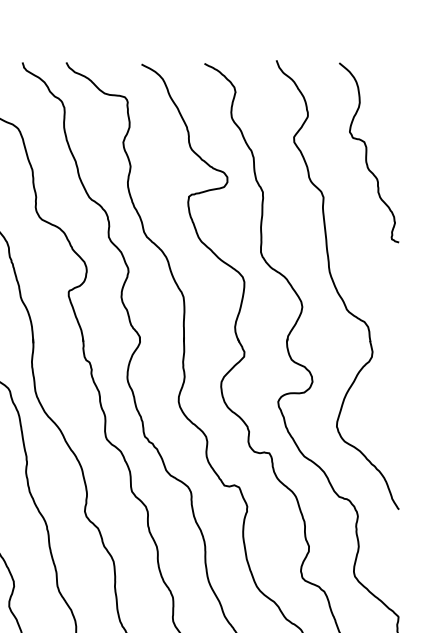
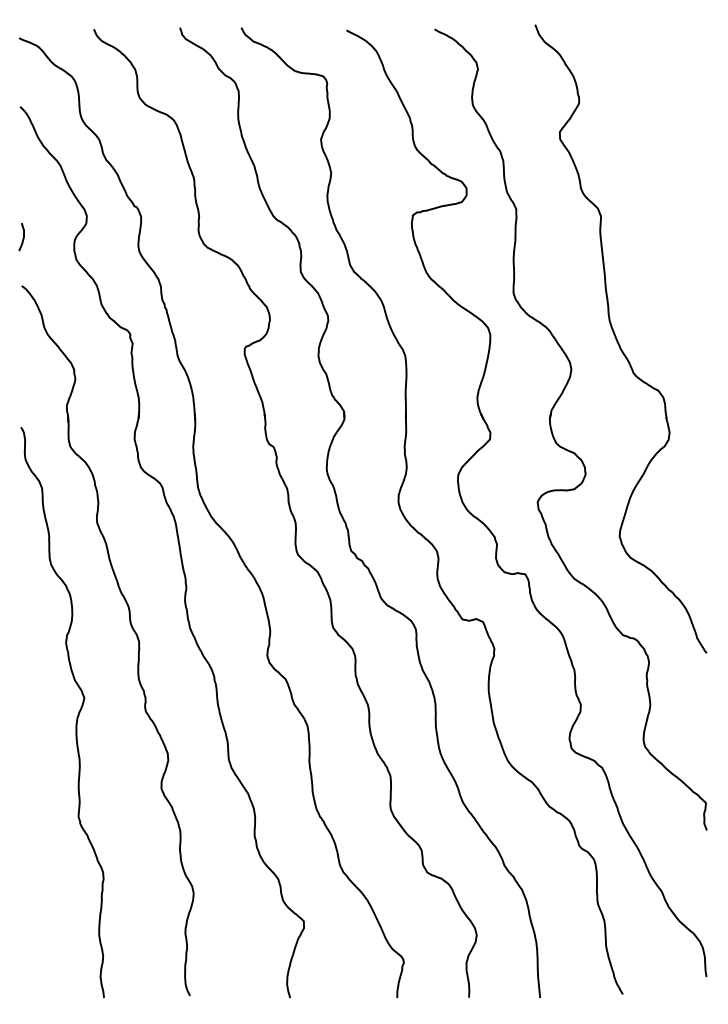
curve: (366, 153) -> (661, 154), removed

